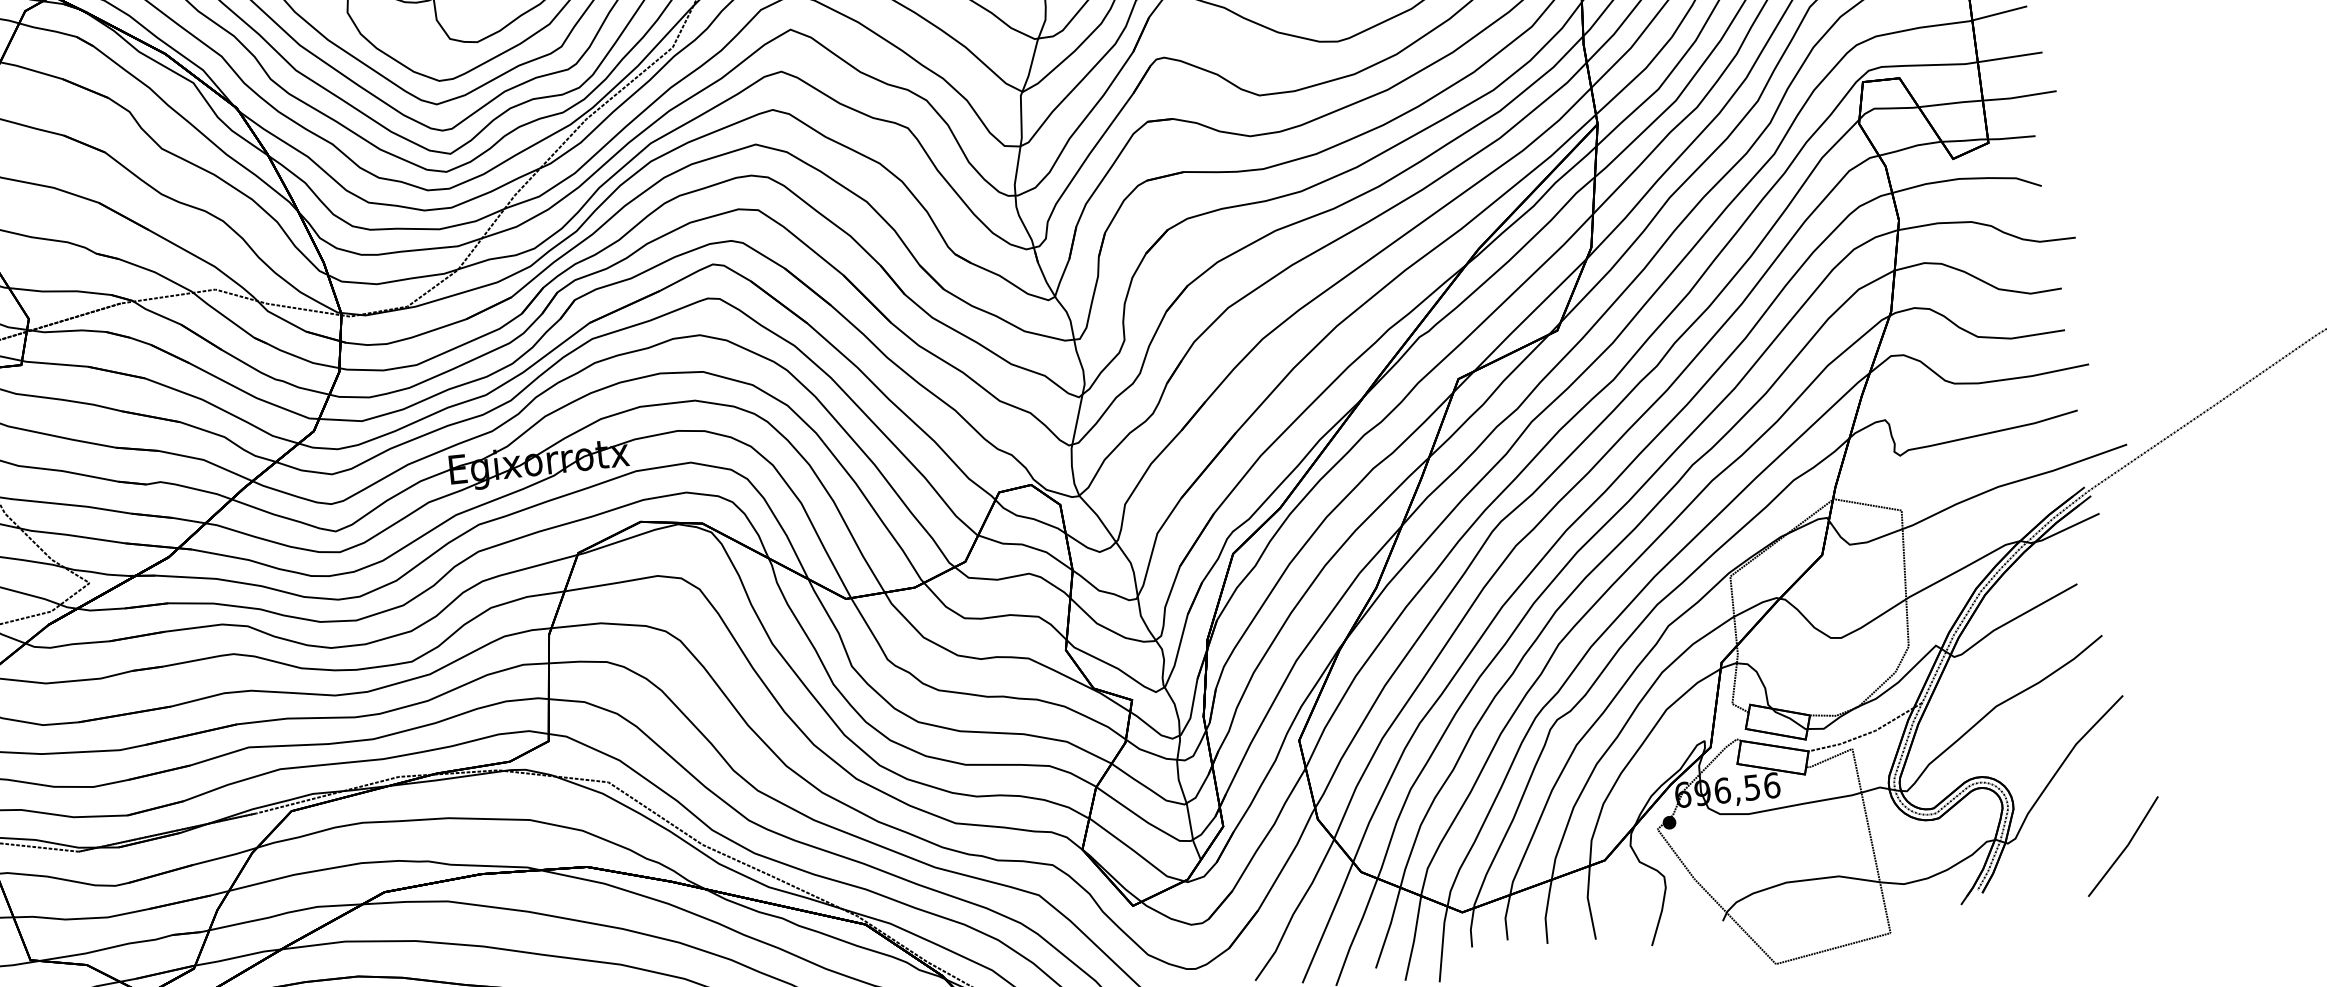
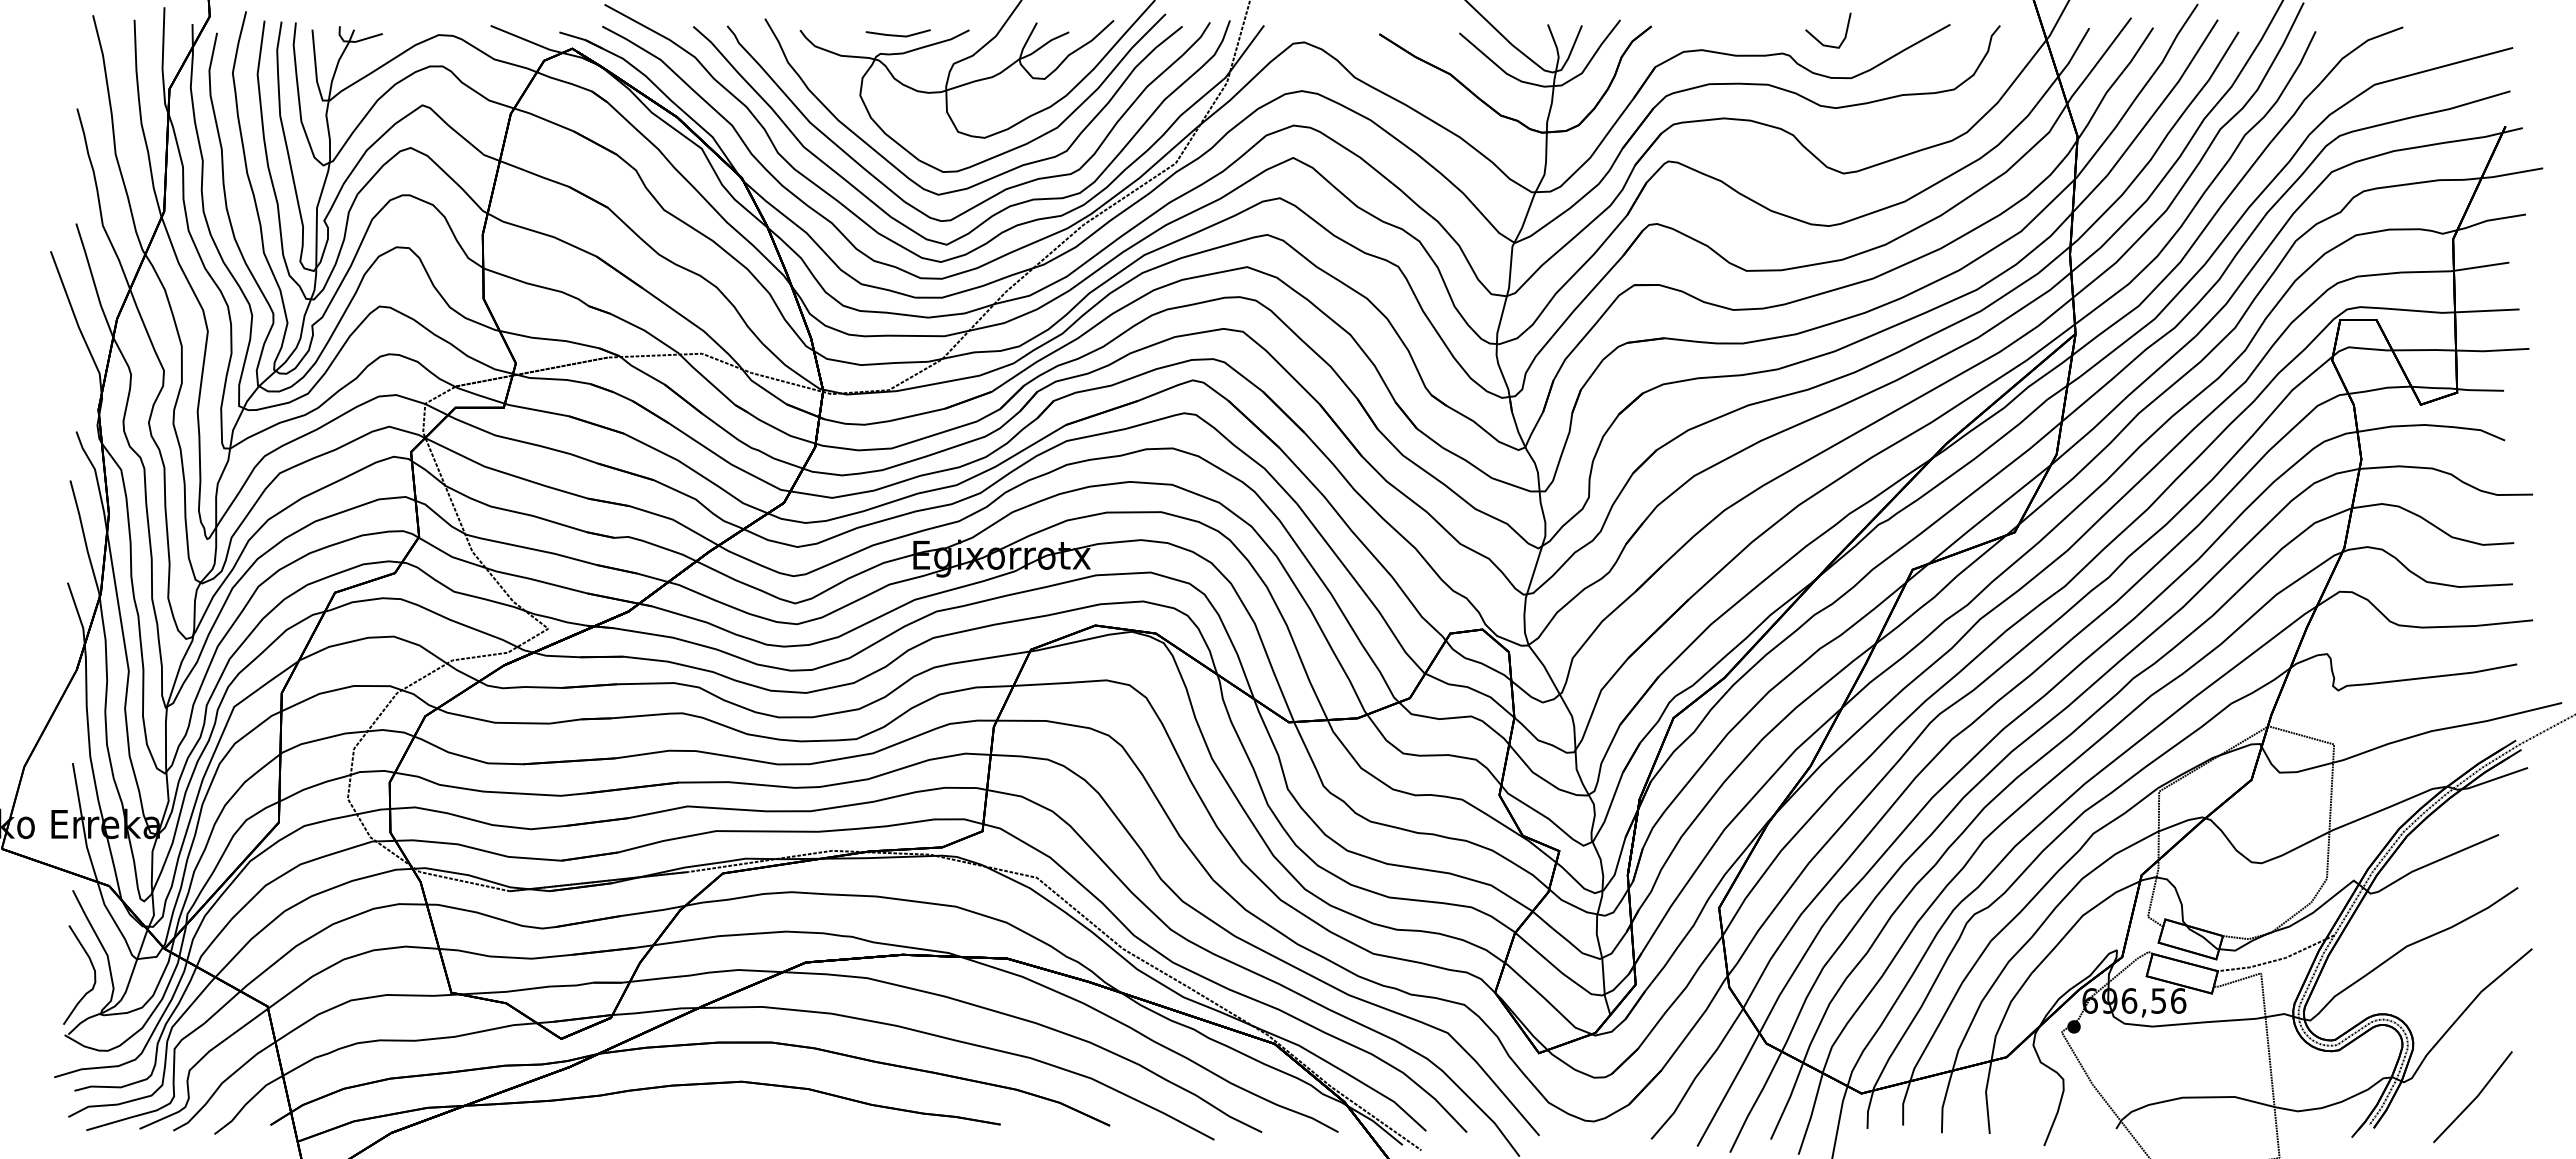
part: (2122, 847) -> (2472, 1097), moved

